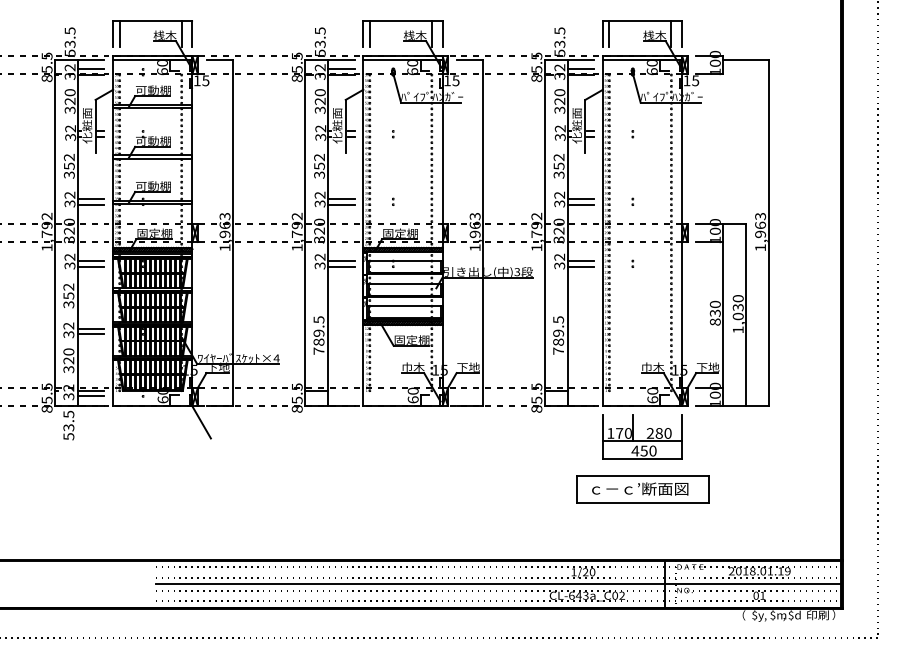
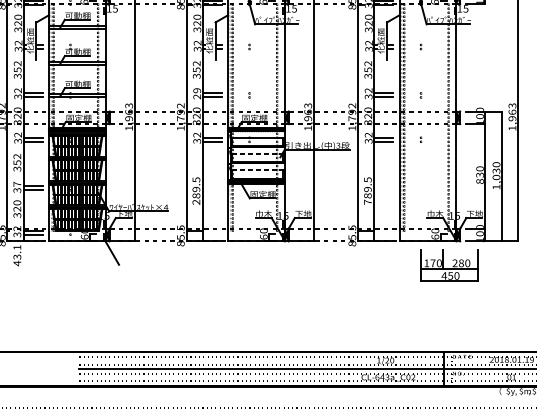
text: (320, 199) -> (197, 93), 32 -> 29
line: (404, 283) -> (257, 153), solid -> dashed
line: (404, 306) -> (257, 170), solid -> dashed
text: (68, 325) -> (17, 183), 32 -> 37
text: (318, 350) -> (196, 201), 789.5 -> 289.5
text: (68, 425) -> (17, 255), 53.5 -> 43.1
part: (642, 436) -> (449, 265), moved
part: (642, 489) -> (427, 301), removed

